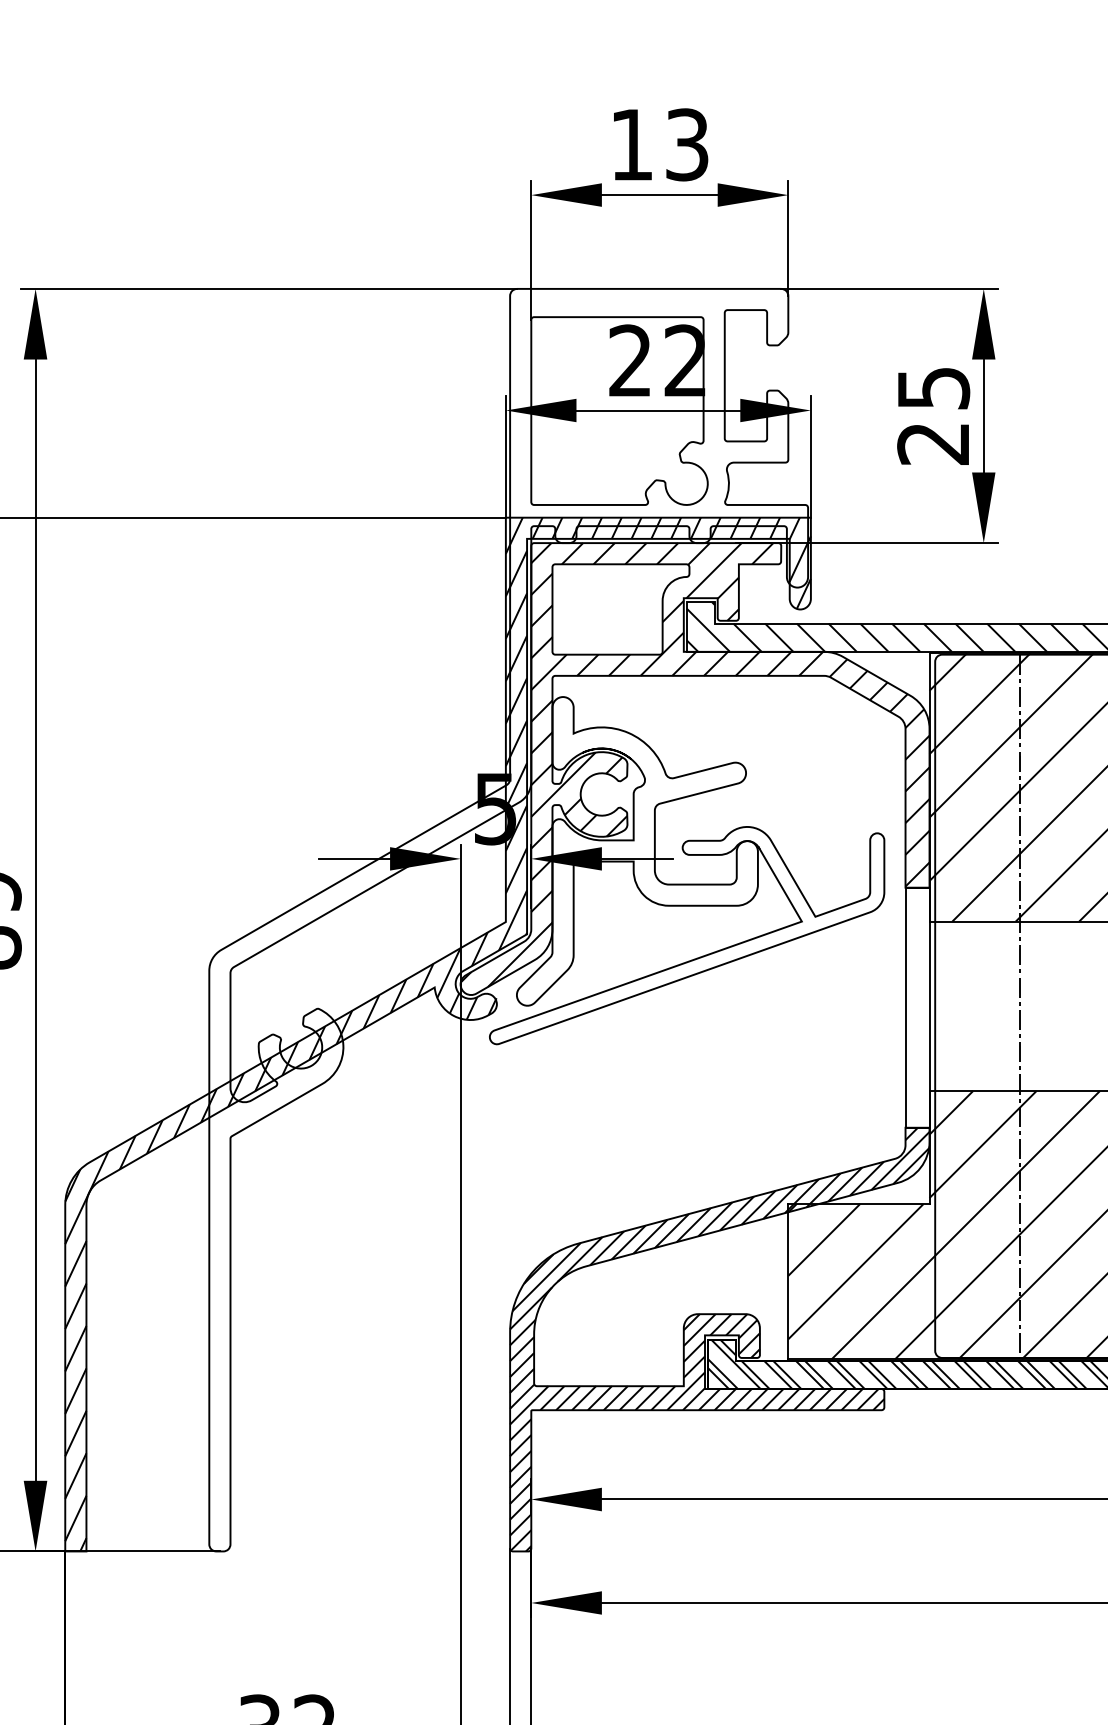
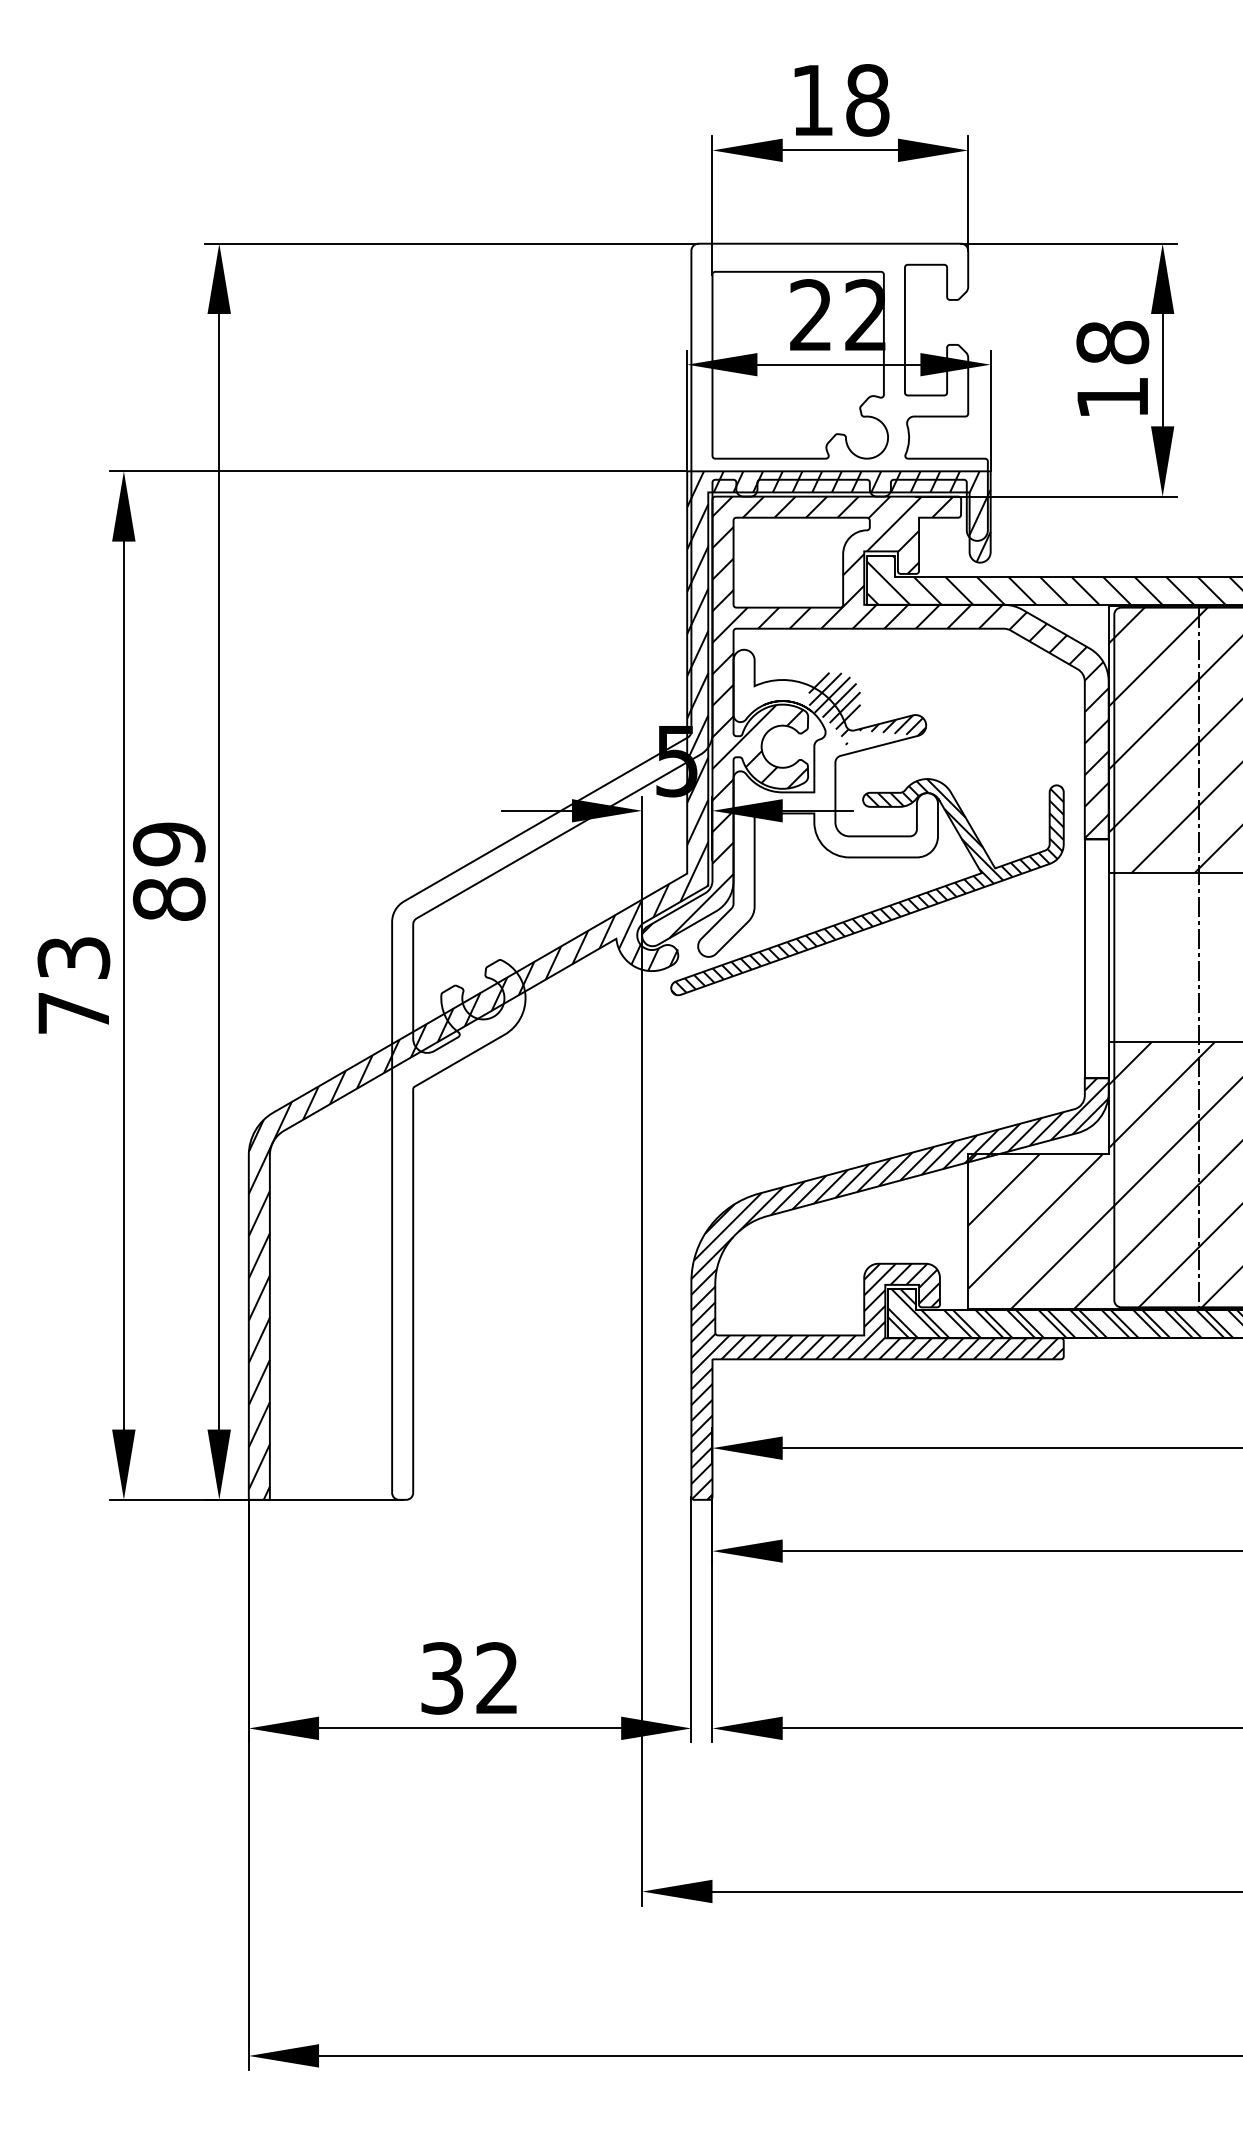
text: (687, 144) -> (867, 100), 13 -> 18
text: (933, 415) -> (1112, 369), 25 -> 18
hatch: (686, 756) -> (866, 708), added
hatch: (687, 934) -> (867, 886), added

